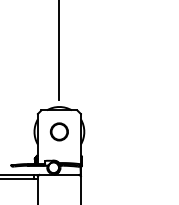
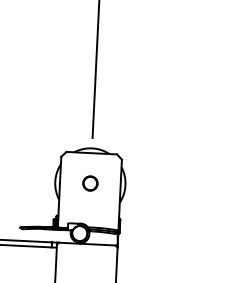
circle: (59, 131) -> (90, 182), size x0.6

